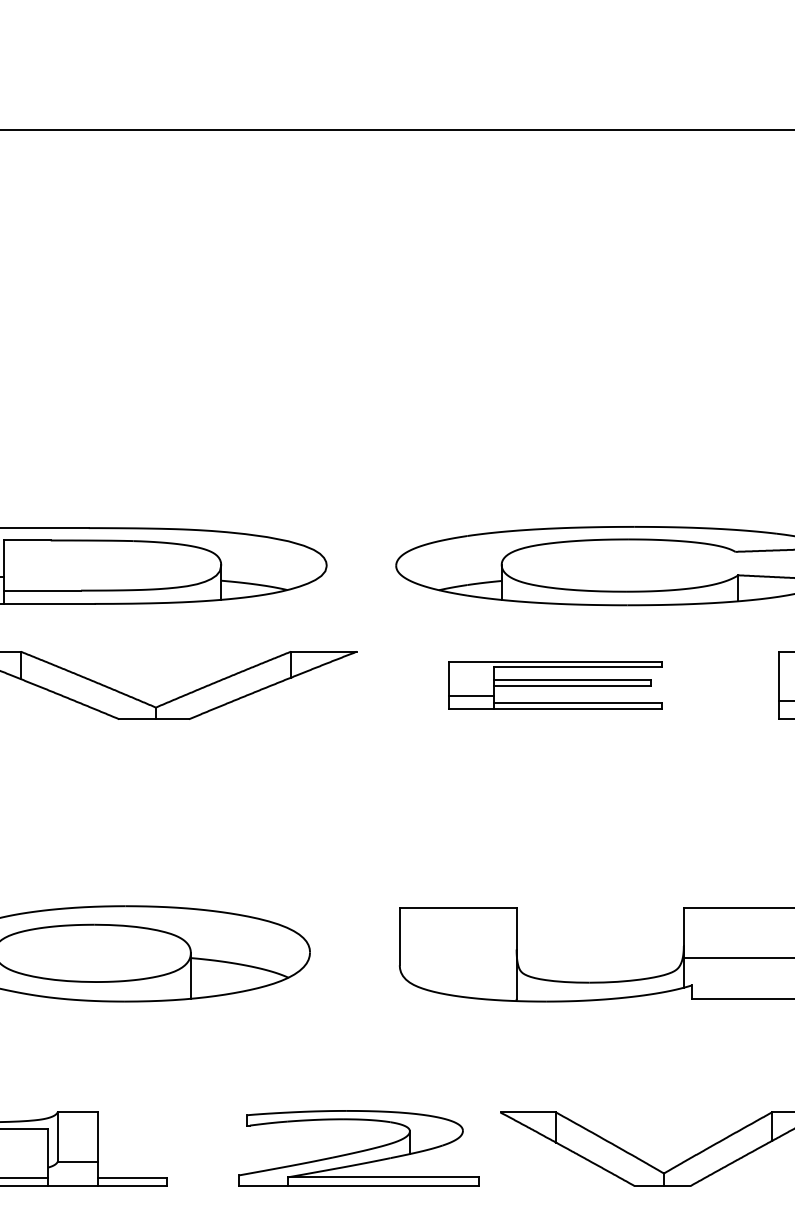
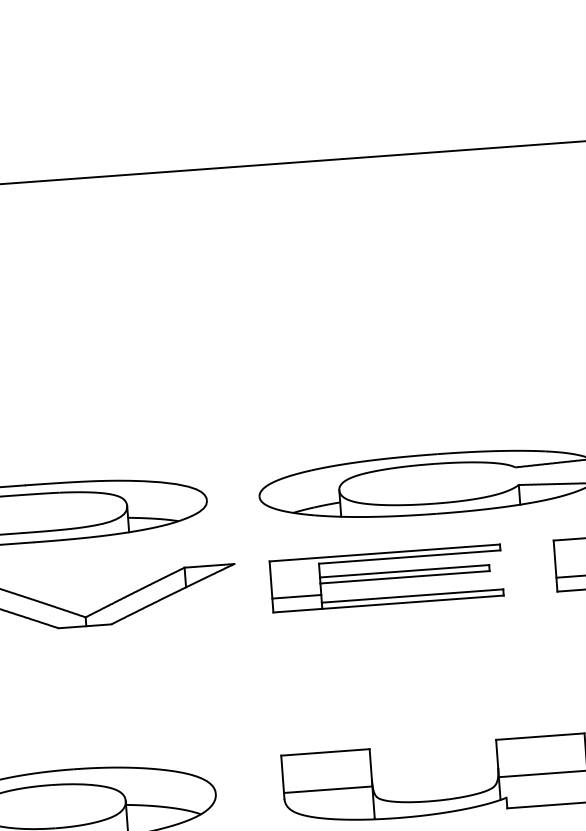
part: (555, 685) -> (386, 578), size x1.43
line: (457, 957) -> (327, 789), added

